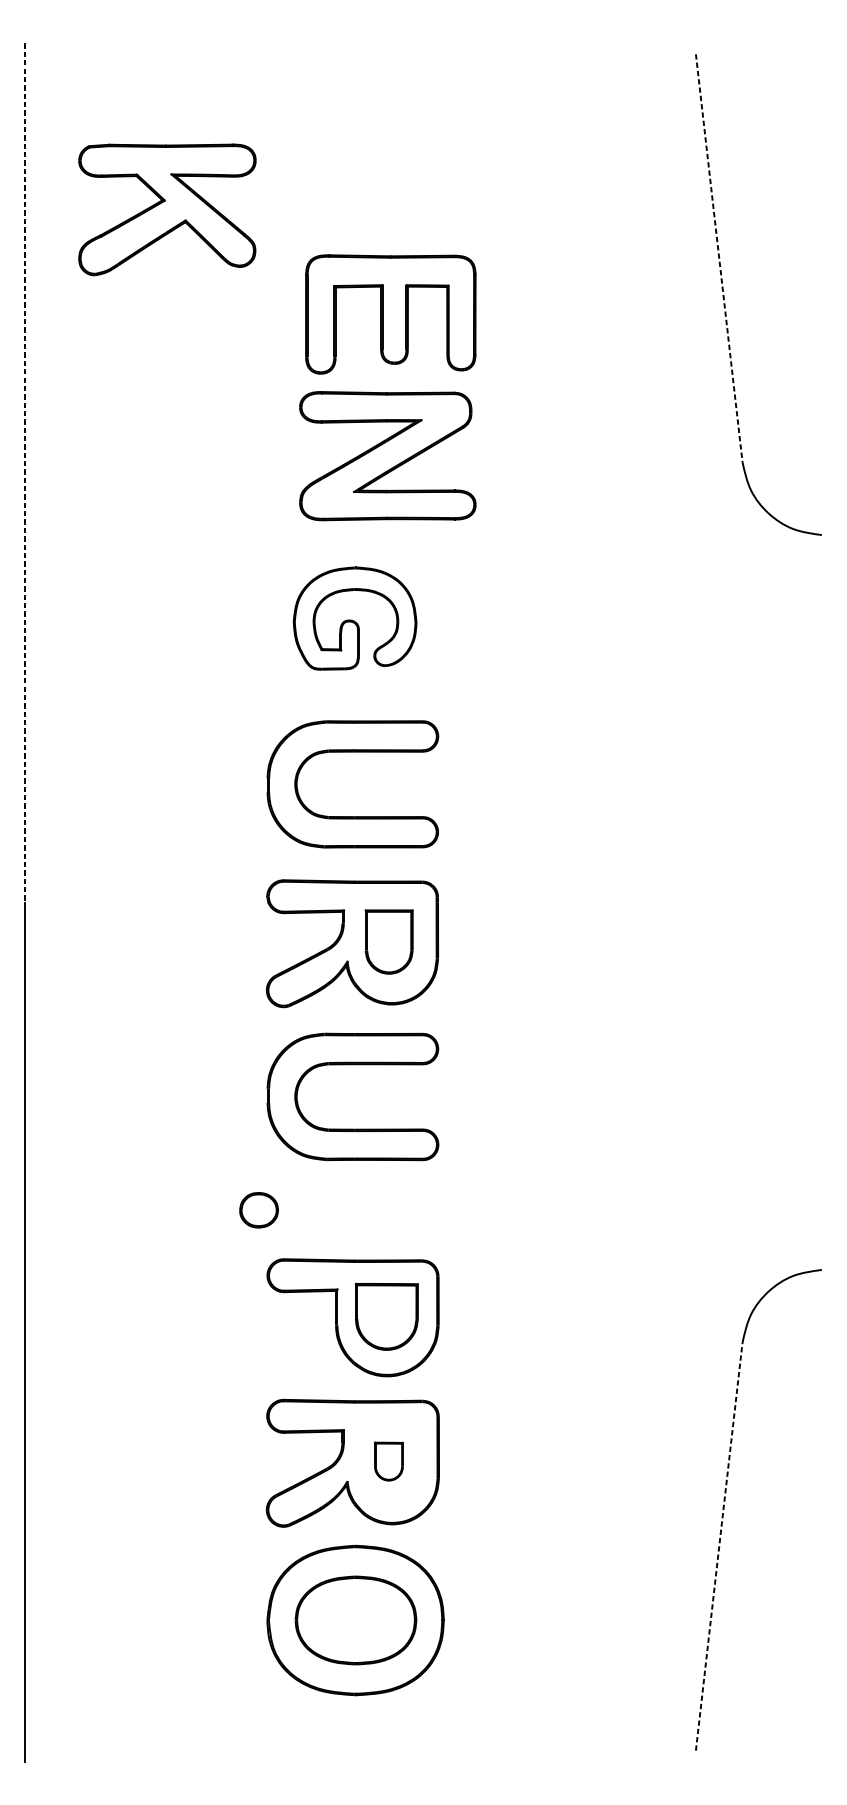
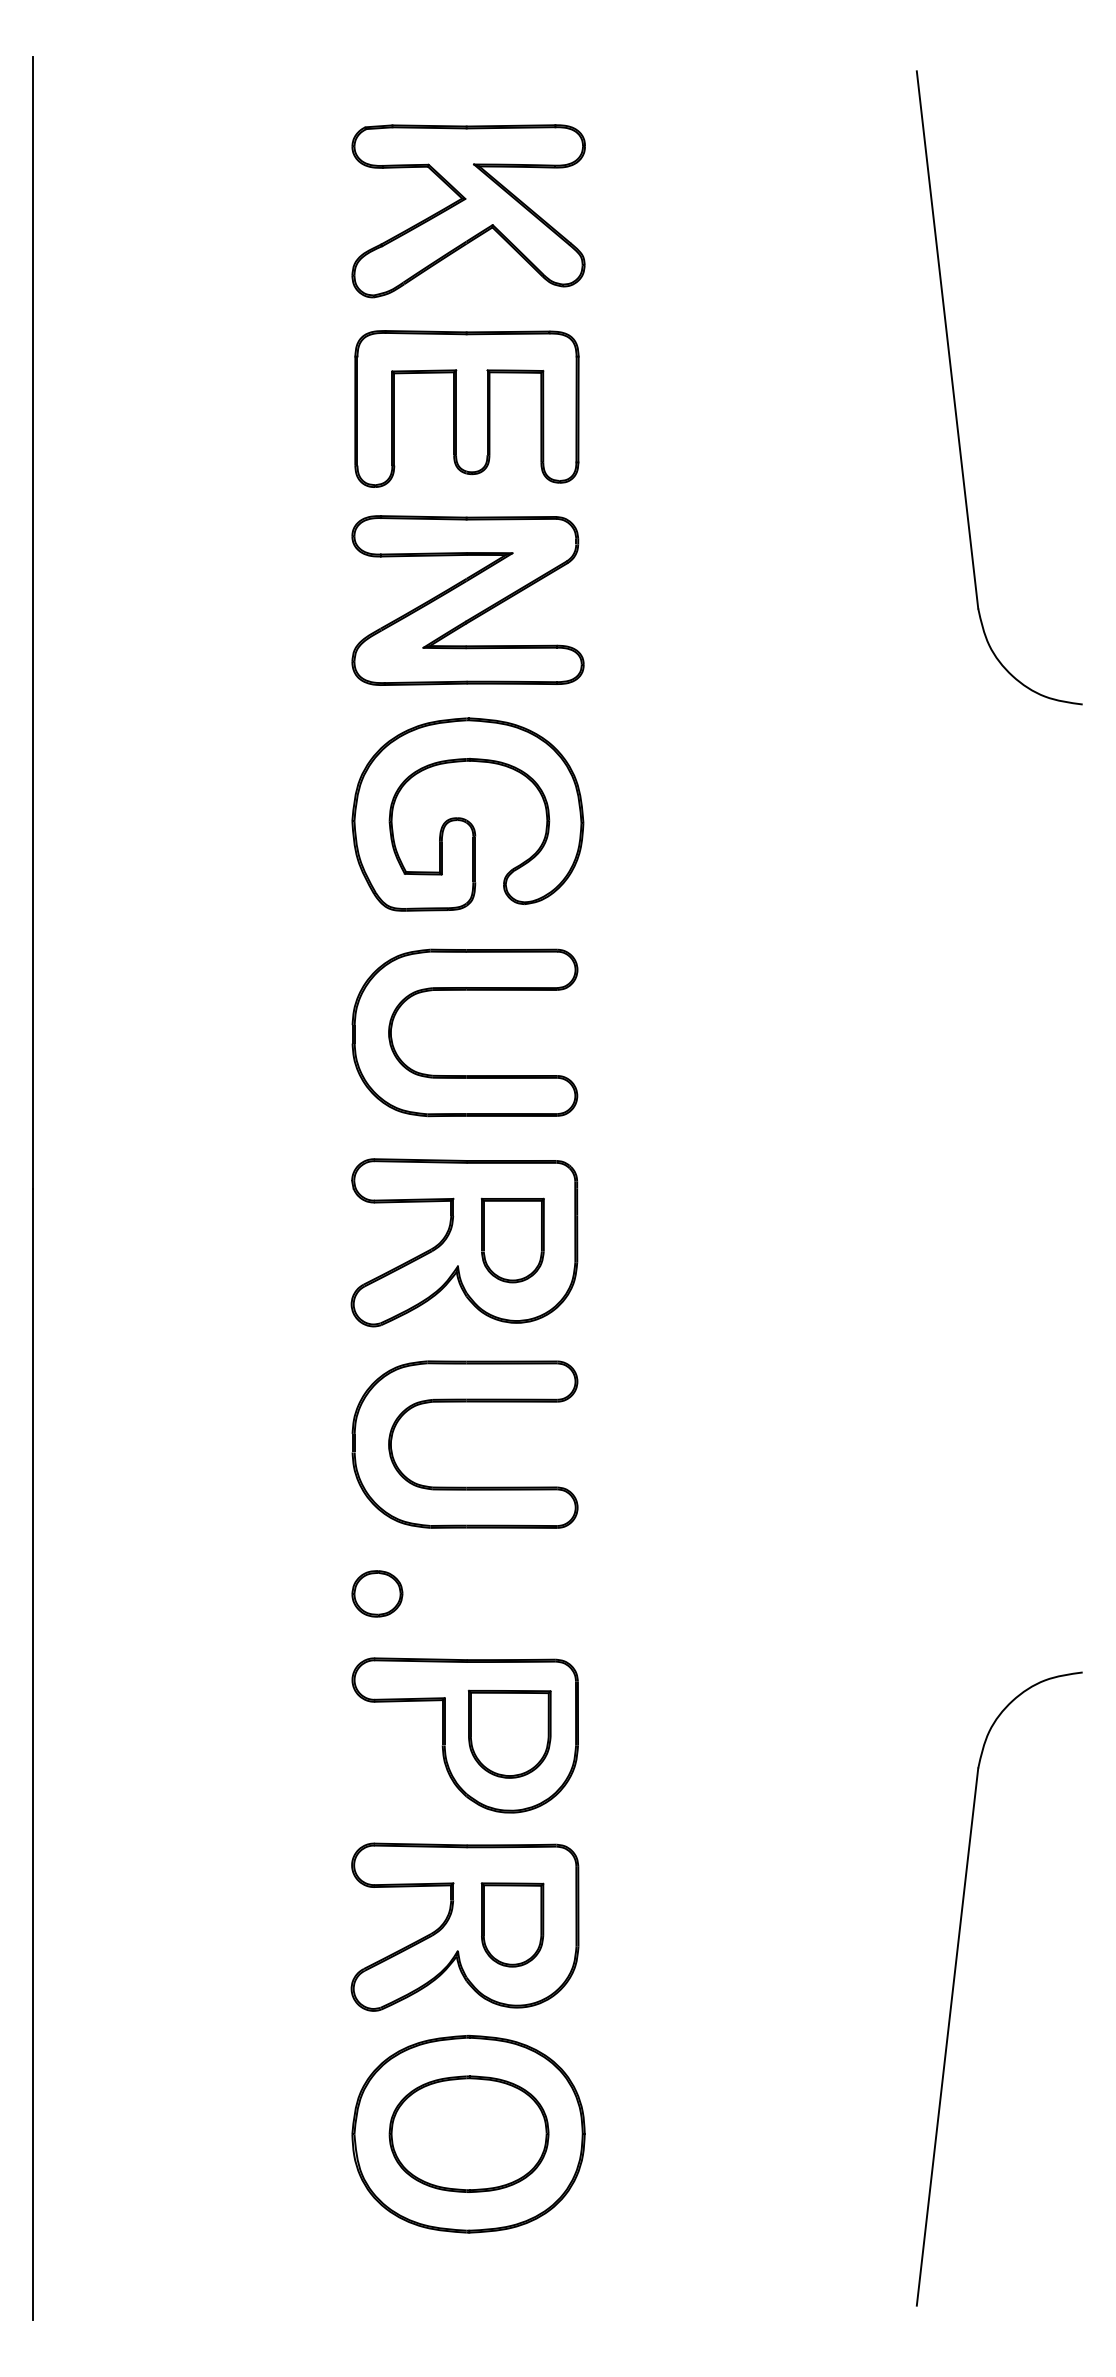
part: (167, 210) -> (468, 211), moved
line: (719, 258) -> (947, 340), dashed -> solid
part: (390, 314) -> (466, 408), moved
part: (387, 456) -> (467, 600), moved
line: (25, 472) -> (33, 622), dashed -> solid
part: (354, 618) -> (467, 814), size x1.43
part: (259, 1209) -> (377, 1593), moved
part: (388, 1461) -> (512, 1924), size x1.67
line: (719, 1546) -> (947, 2036), dashed -> solid

